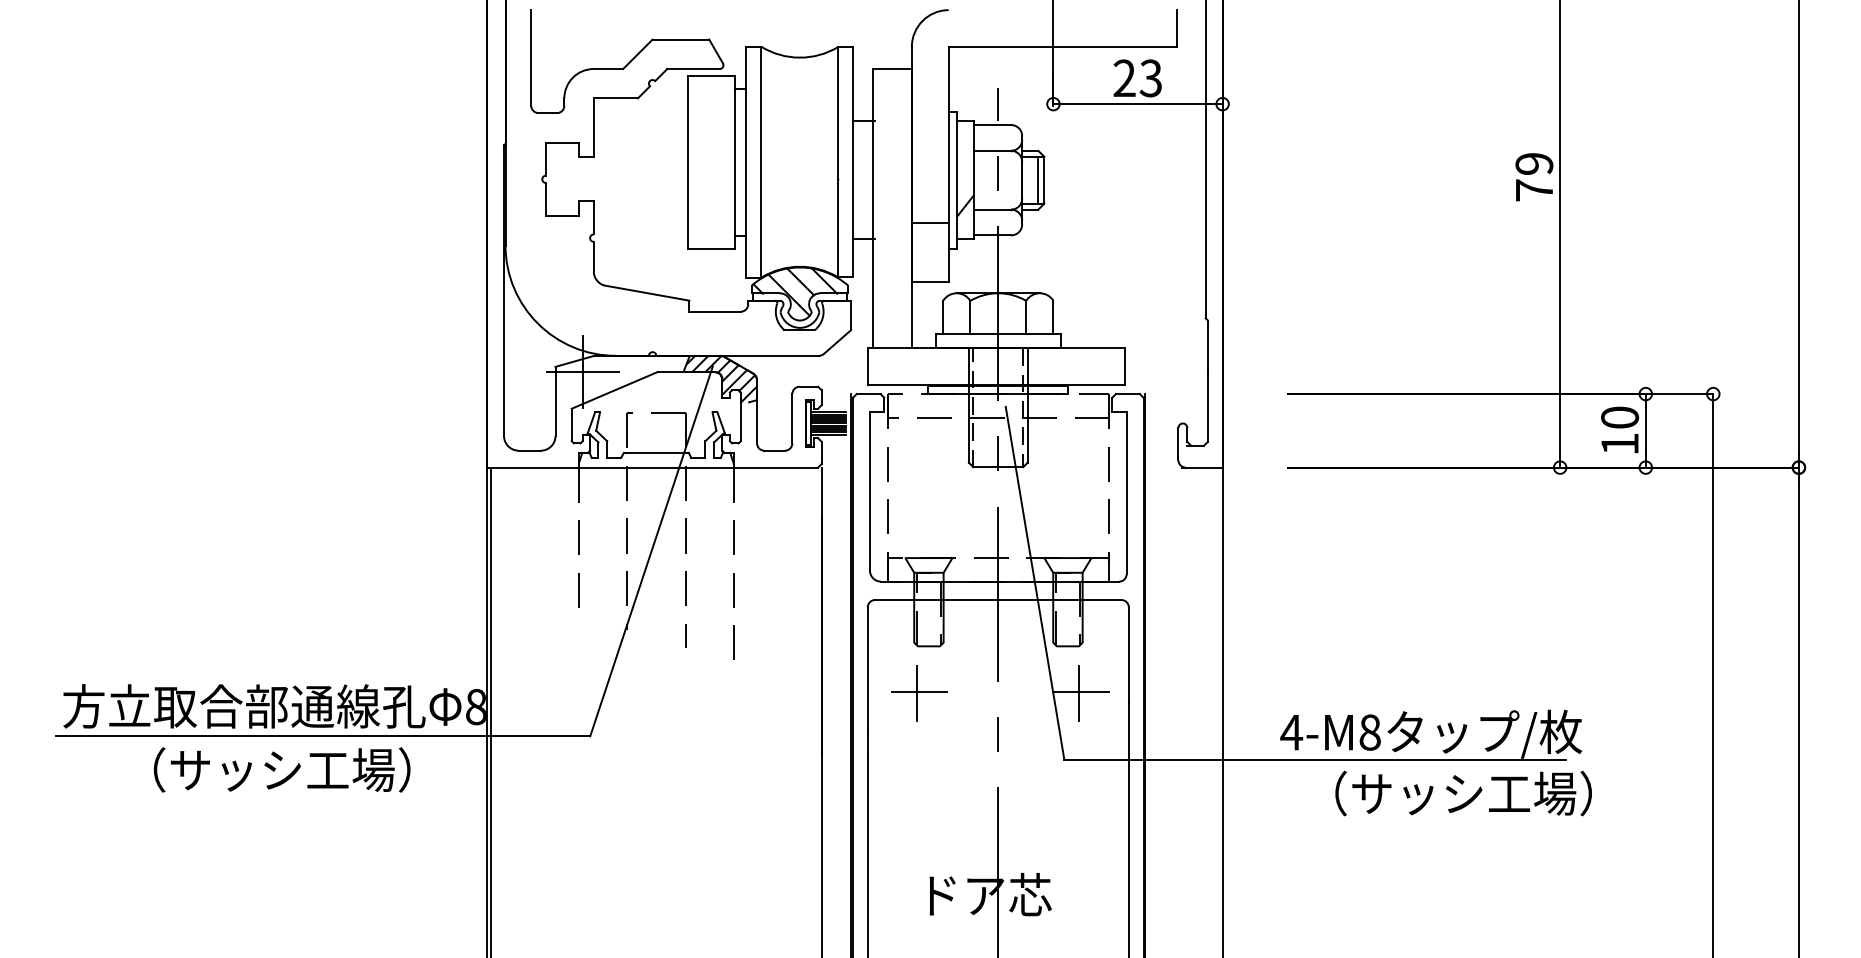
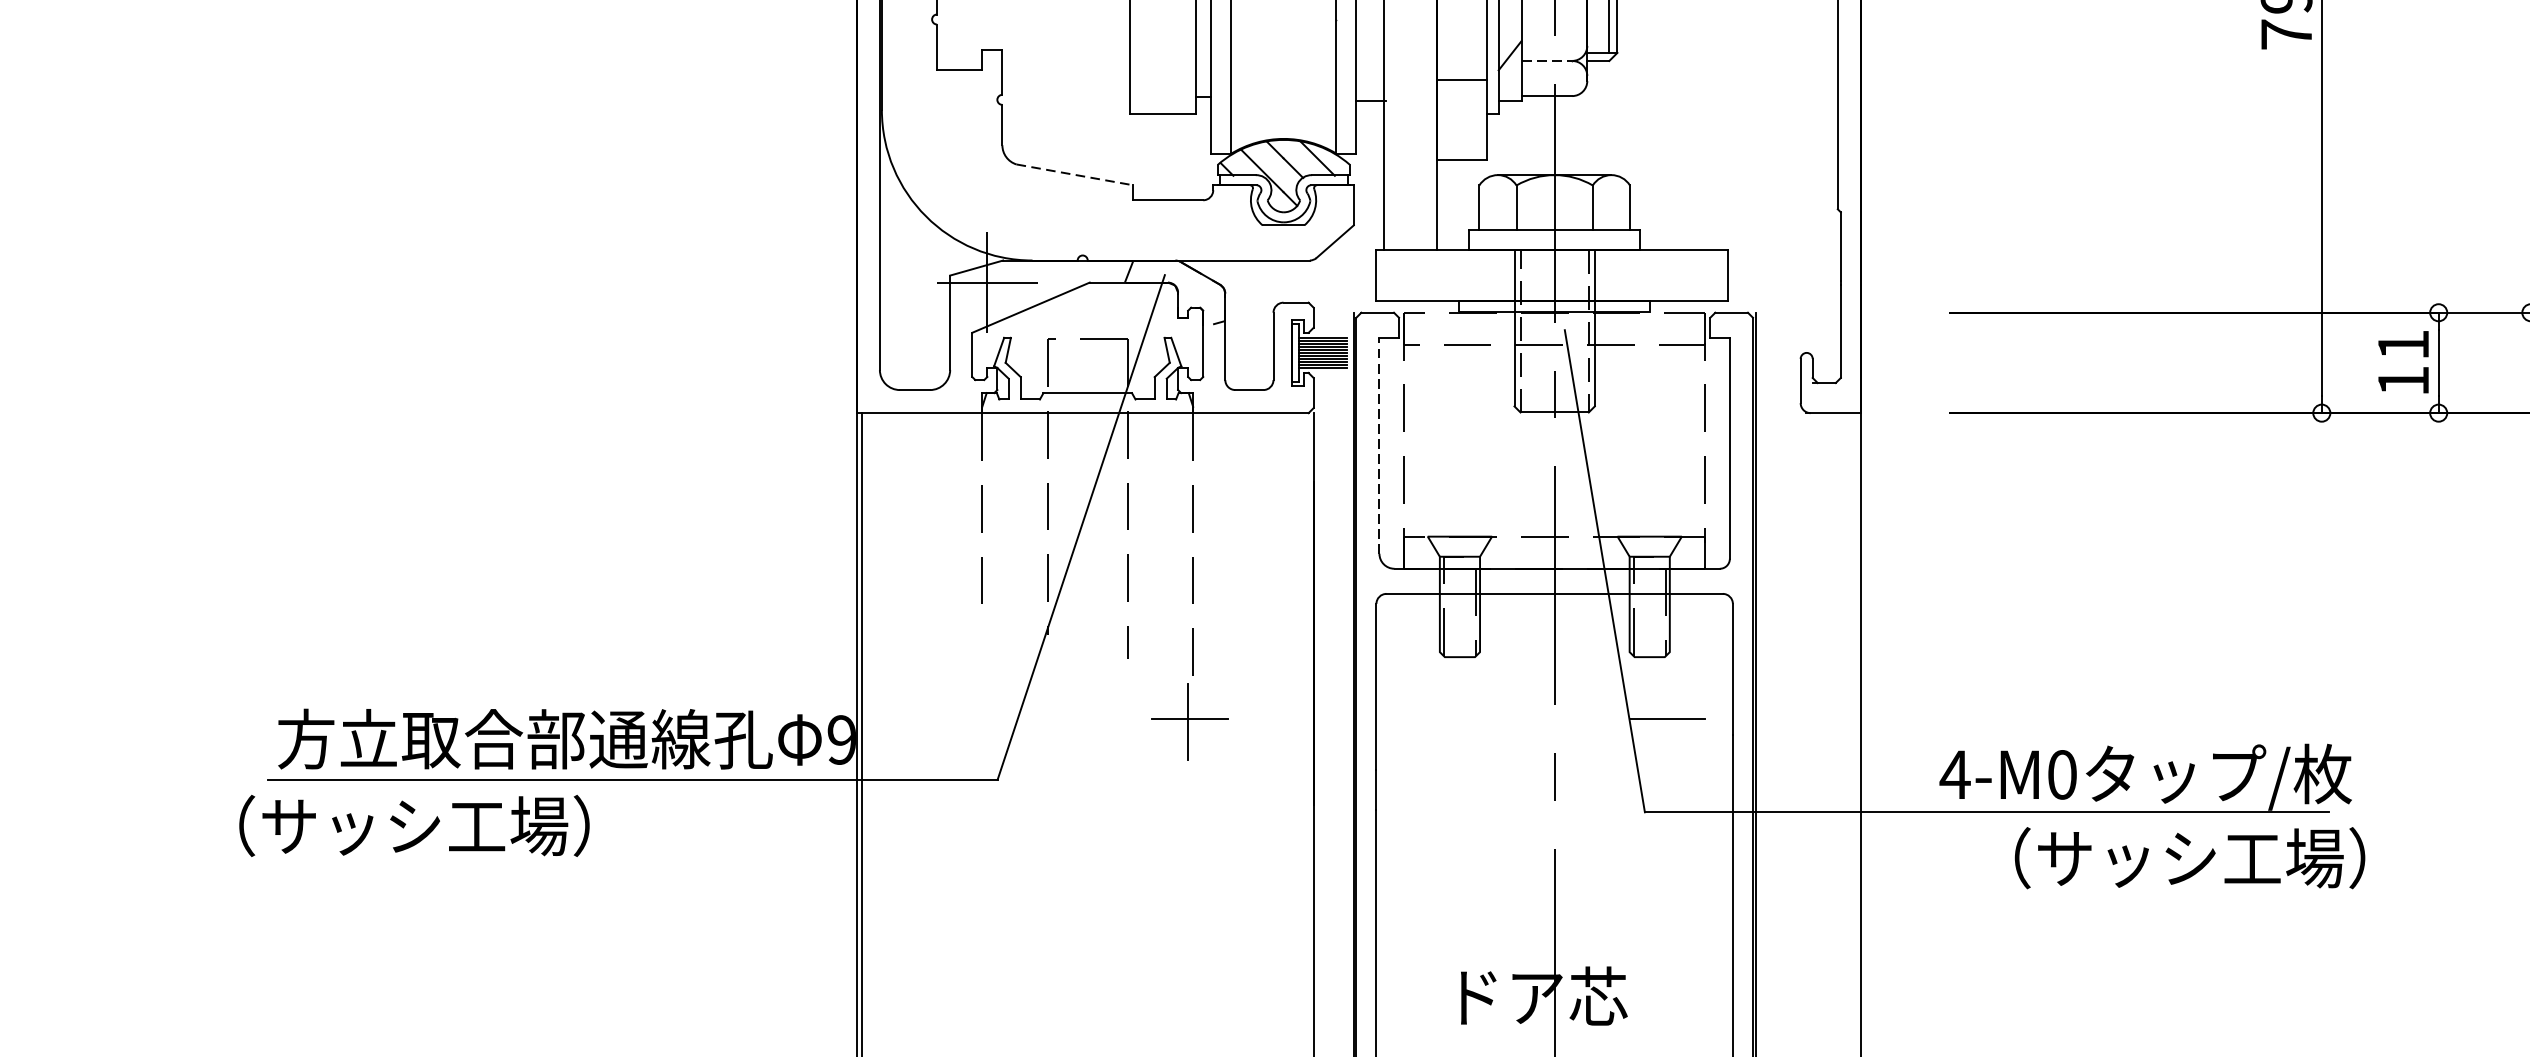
line: (993, 209) -> (1548, 60), solid -> dashed
line: (647, 293) -> (1075, 175), solid -> dashed
hatch: (721, 378) -> (1176, 291), removed
text: (1619, 417) -> (2402, 344), 10 -> 11
line: (869, 491) -> (1378, 445), solid -> dashed
part: (919, 693) -> (1190, 721), moved
line: (1079, 693) -> (1665, 721), removed
text: (475, 706) -> (840, 739), 8 -> 9
text: (1369, 732) -> (2061, 774), 4-M8 -> 4-M0
text: (281, 769) -> (413, 825), moved

